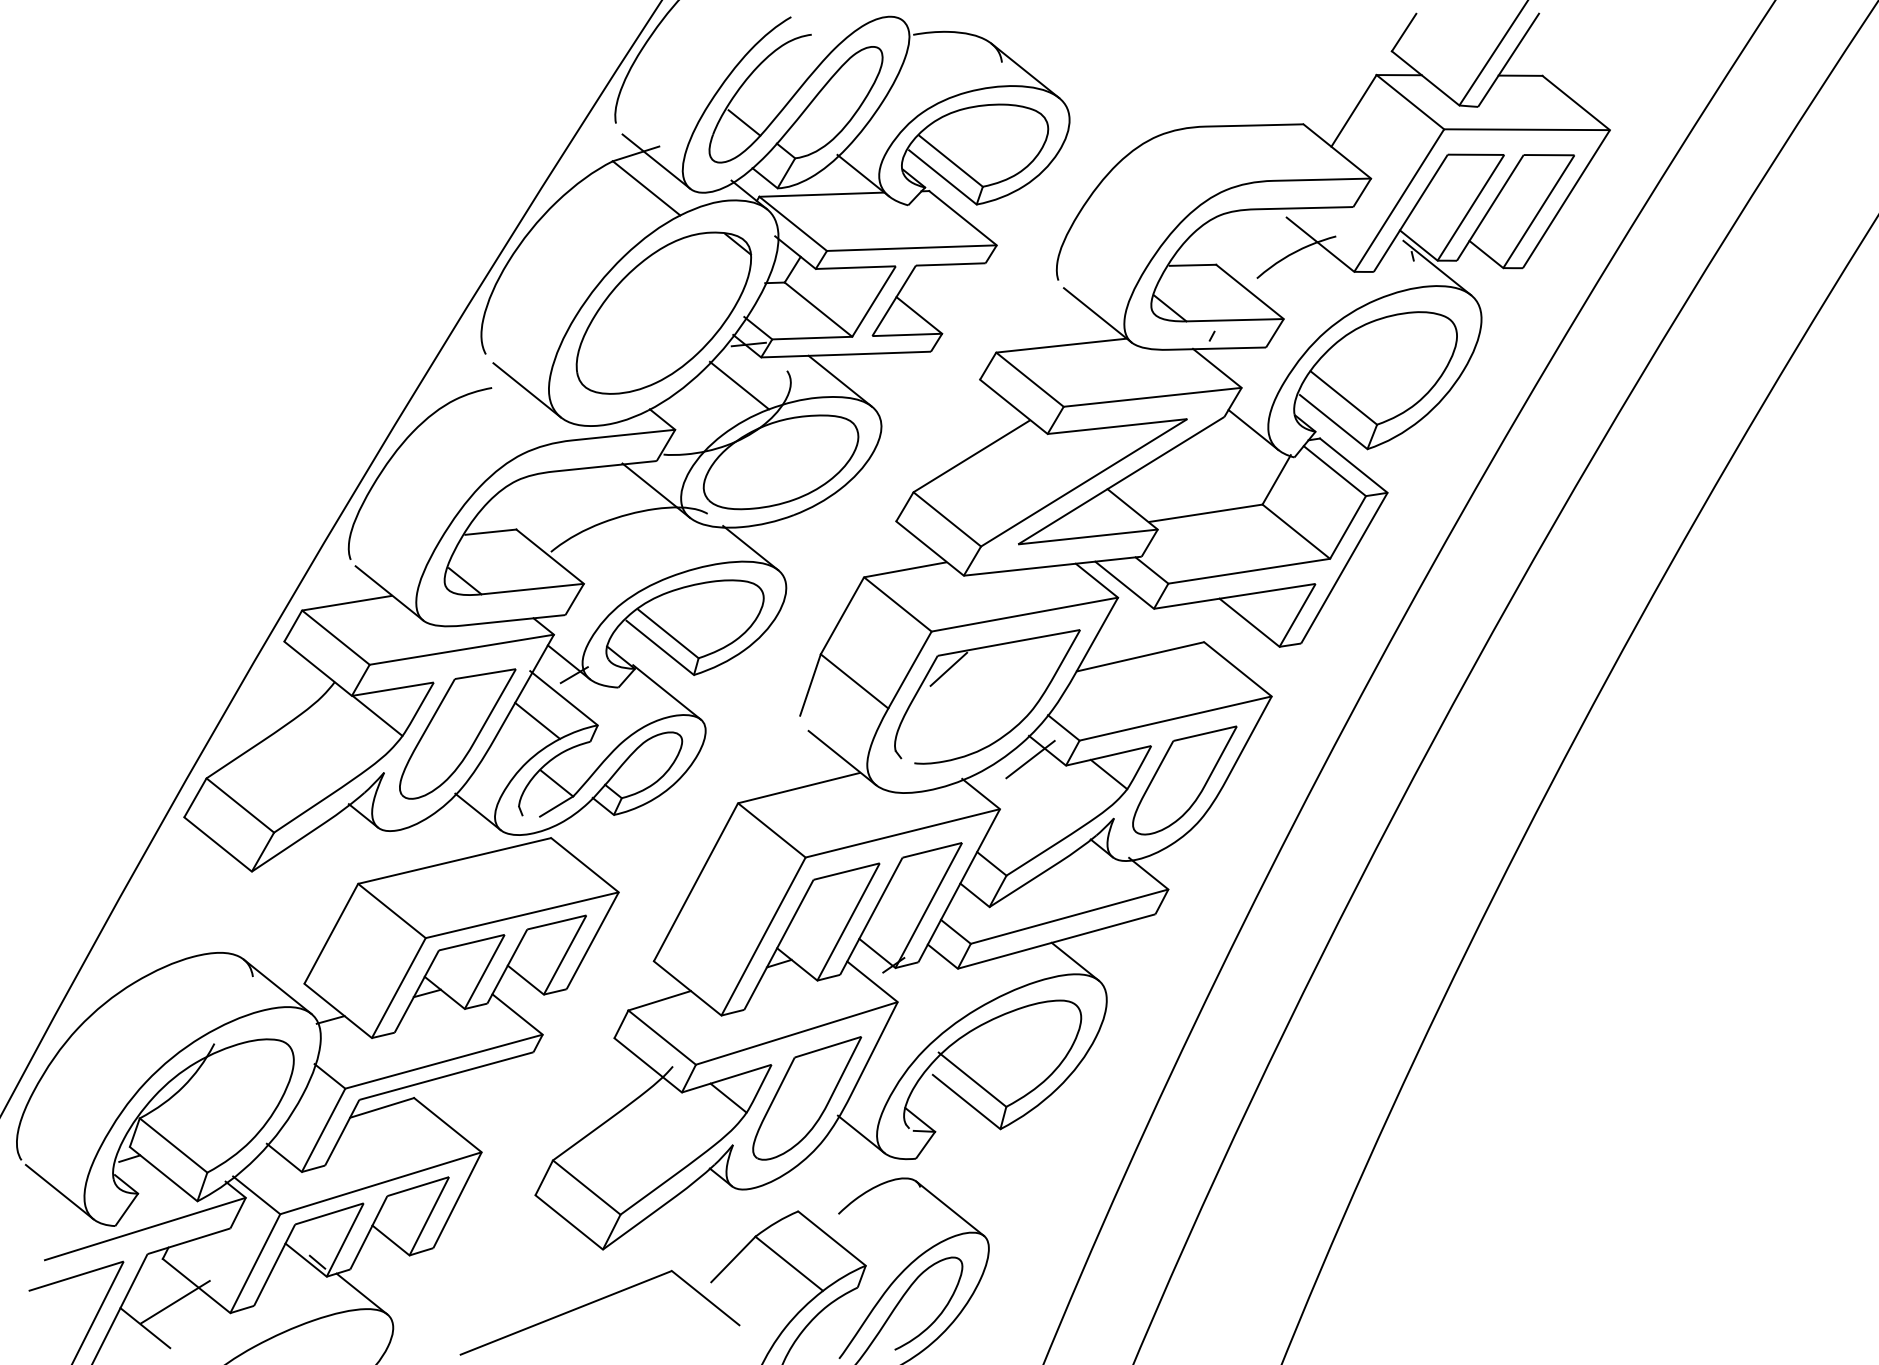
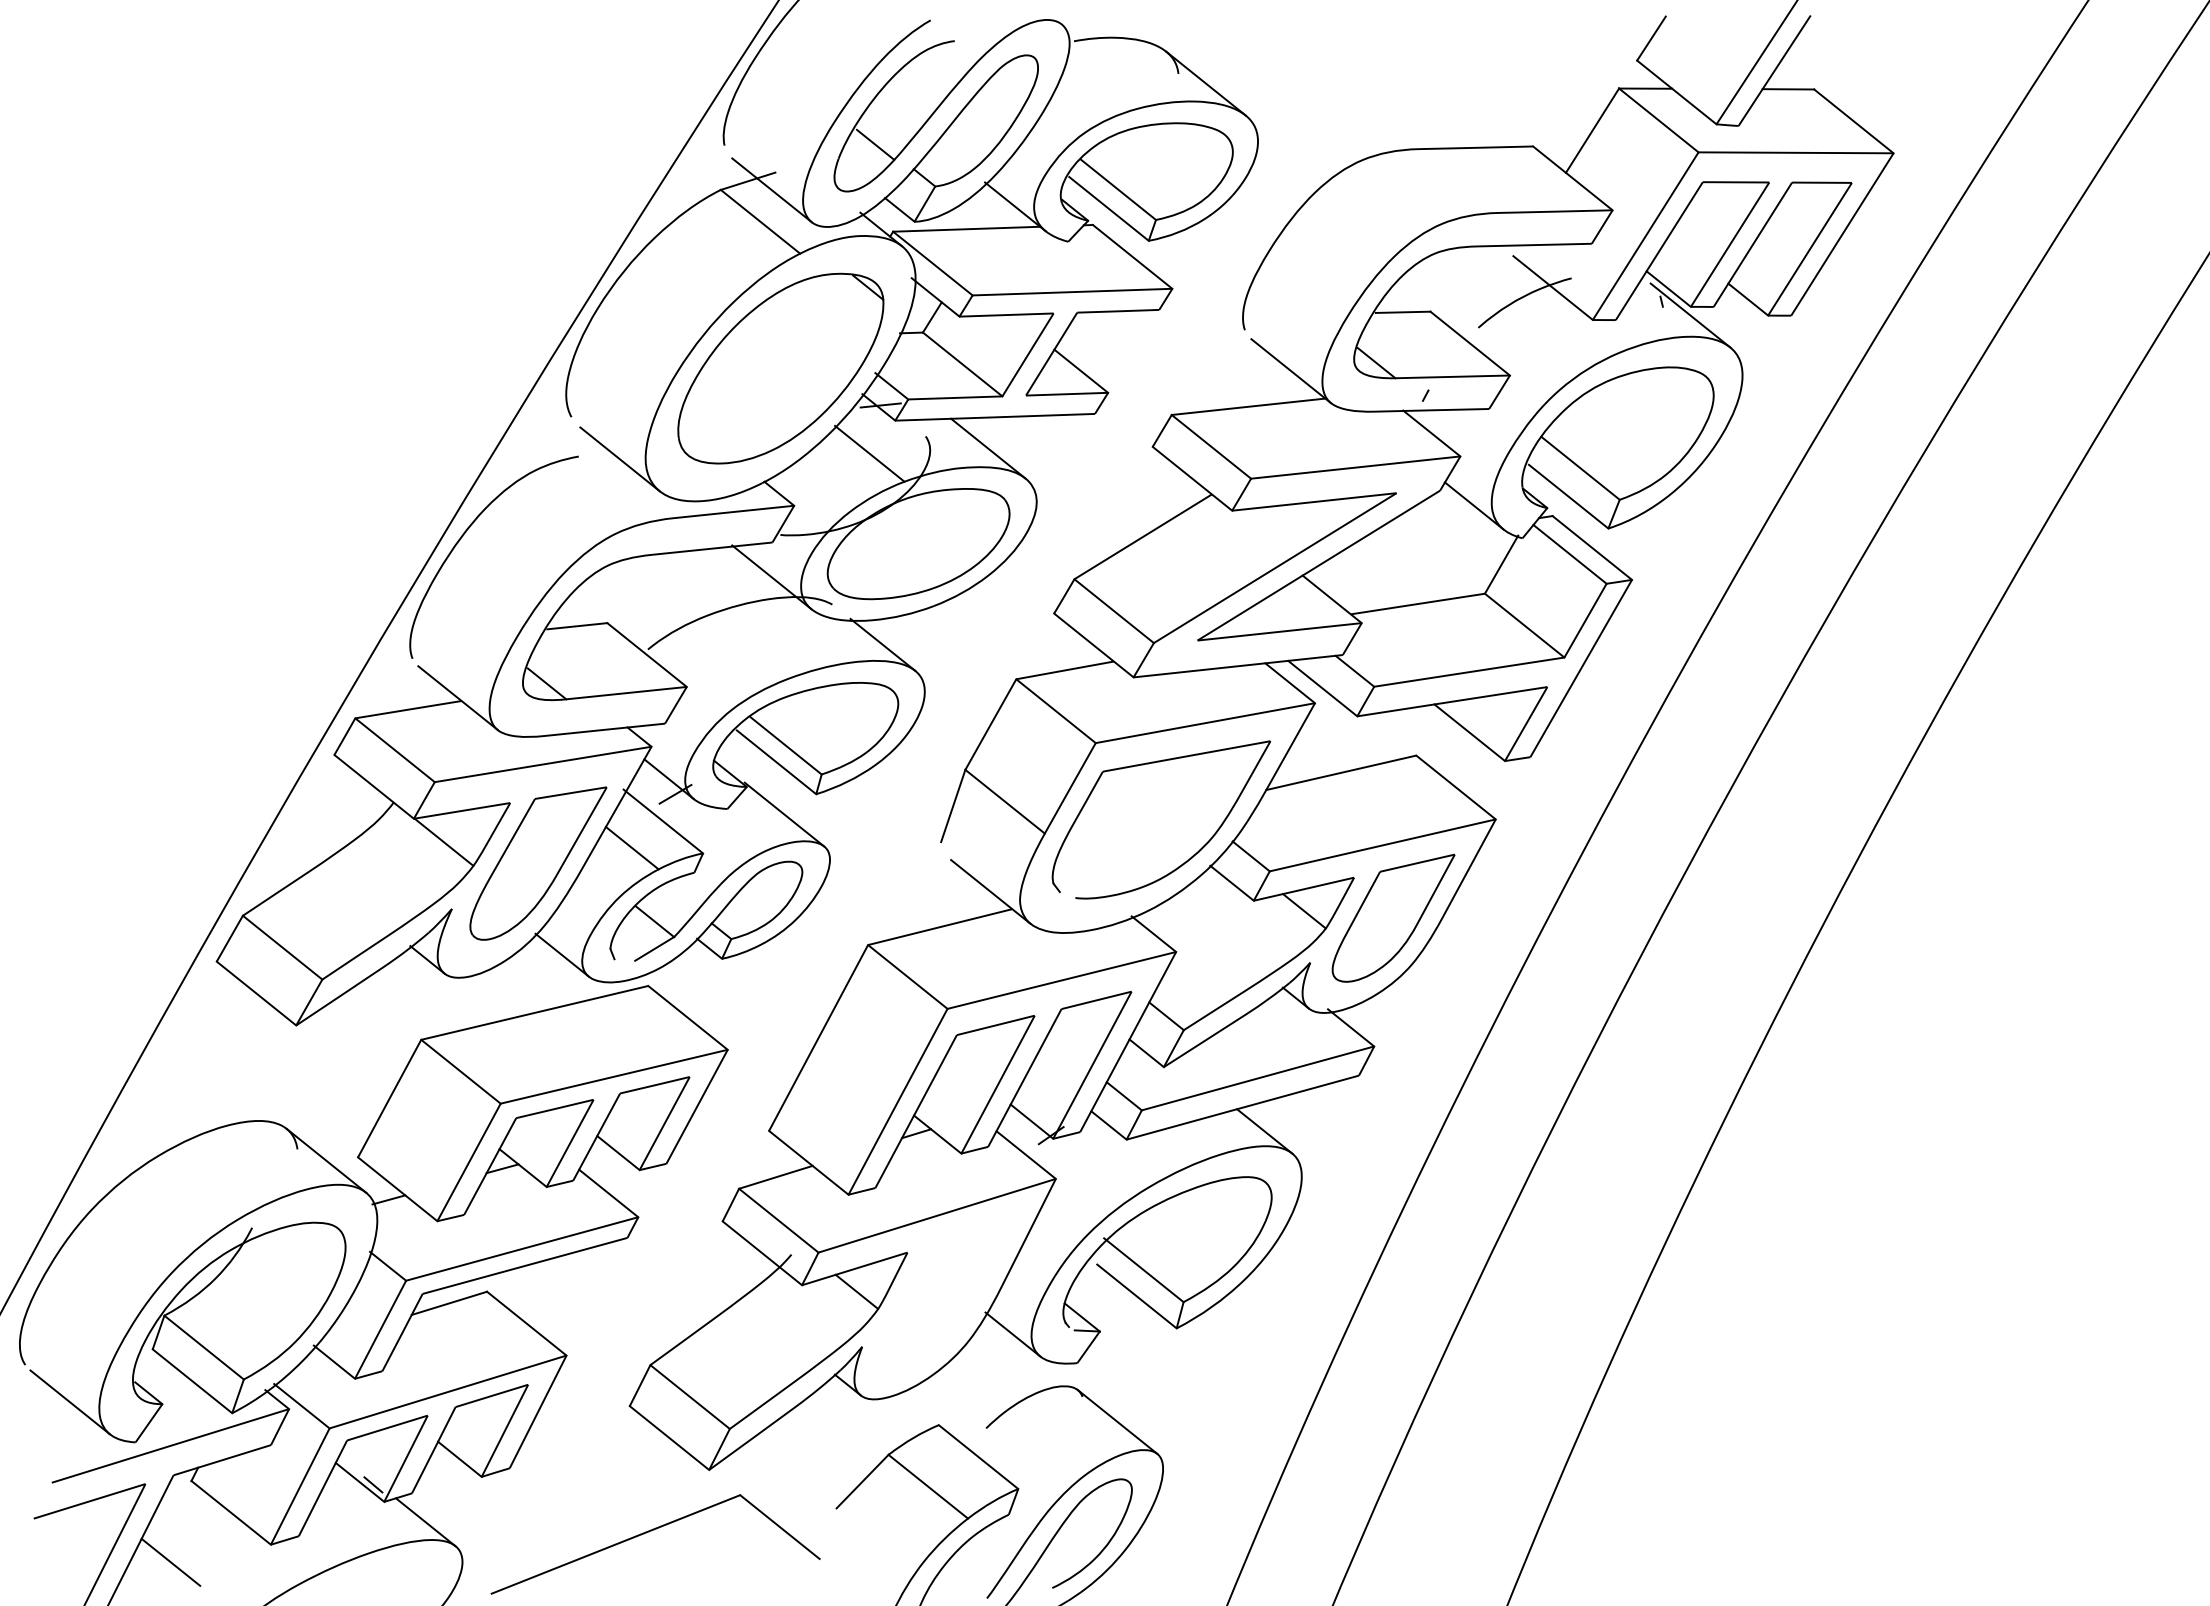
line: (948, 669) -> (1115, 787), removed
line: (1030, 759) -> (1211, 893), removed
part: (807, 1098) -> (949, 1292), removed
line: (129, 1158) -> (152, 1362), removed
line: (175, 1301) -> (206, 1531), removed
part: (594, 1302) -> (649, 1532), moved

